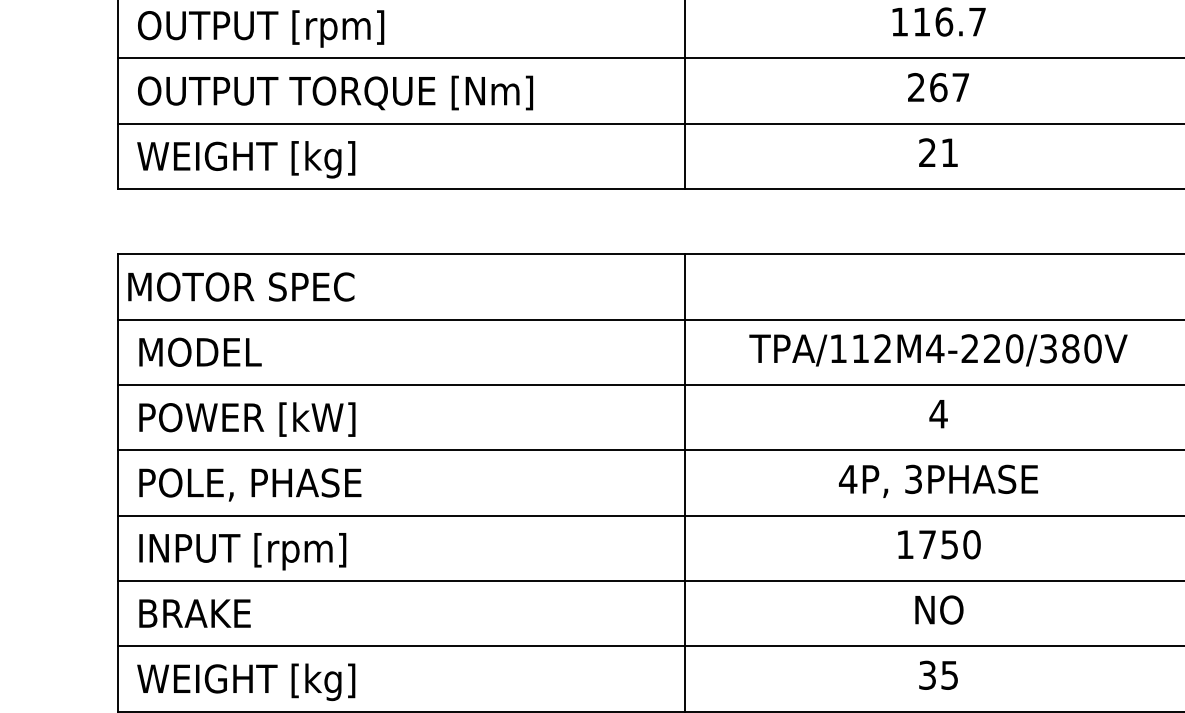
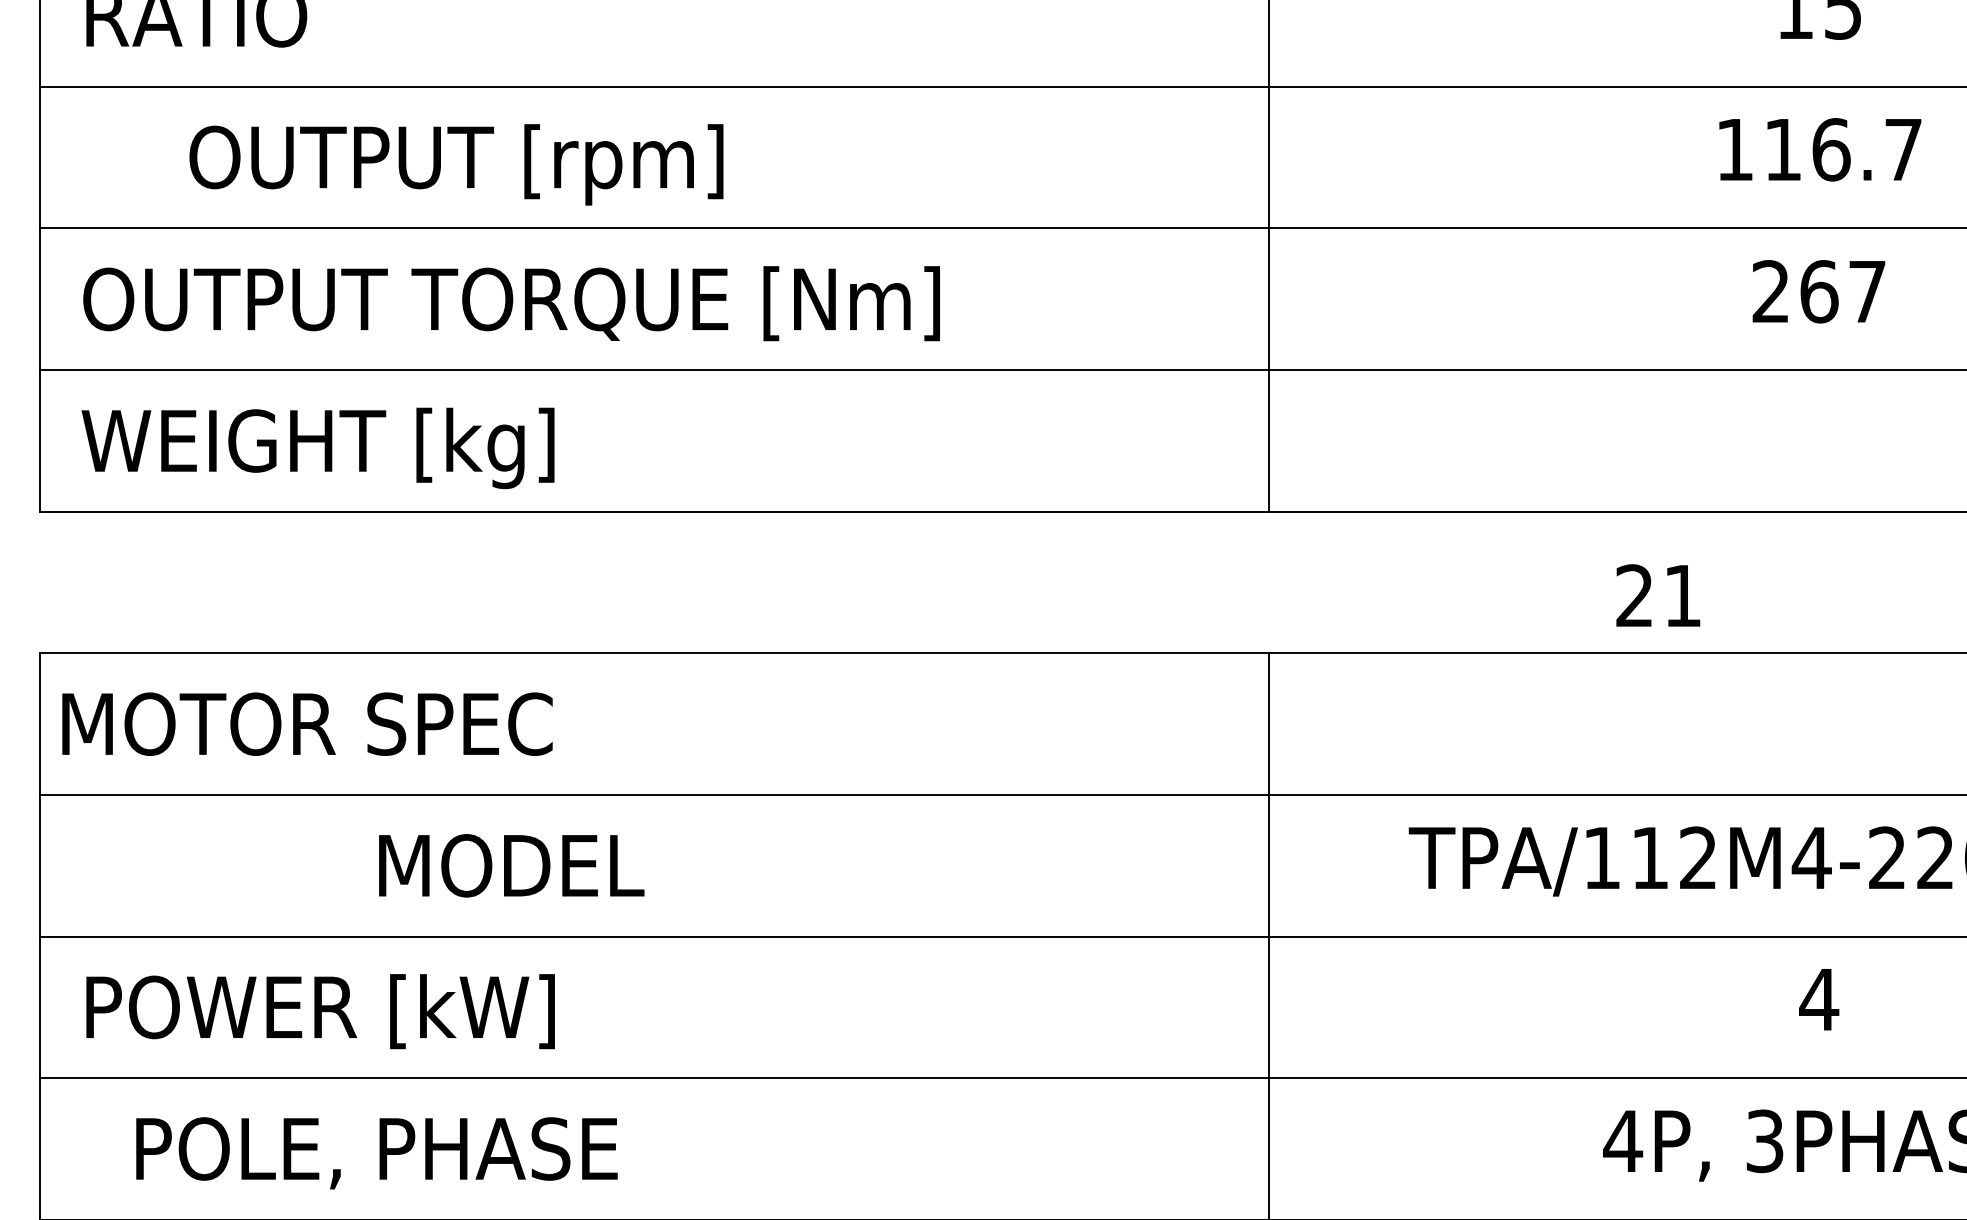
text: (261, 28) -> (457, 163), moved
text: (938, 152) -> (1658, 595), moved
text: (200, 351) -> (511, 863), moved
text: (250, 484) -> (377, 1152), moved

